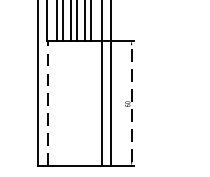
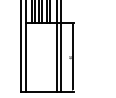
line: (48, 102) -> (26, 56), dashed -> solid
line: (131, 102) -> (72, 56), dashed -> solid

